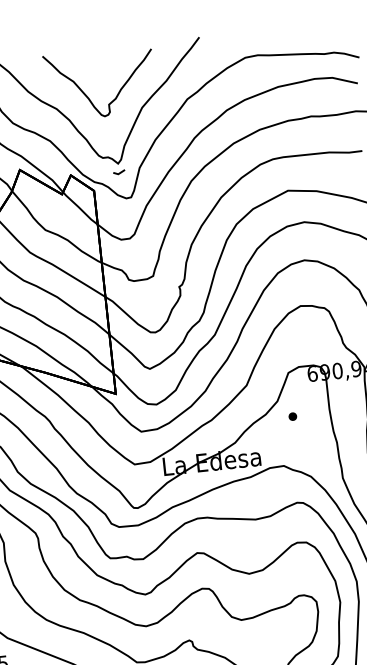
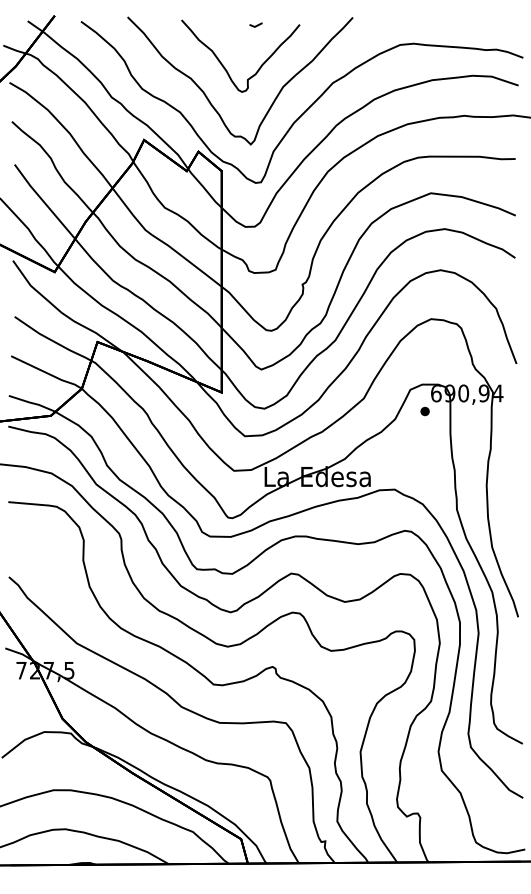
line: (118, 172) -> (255, 25), moved
part: (292, 416) -> (424, 411), moved

